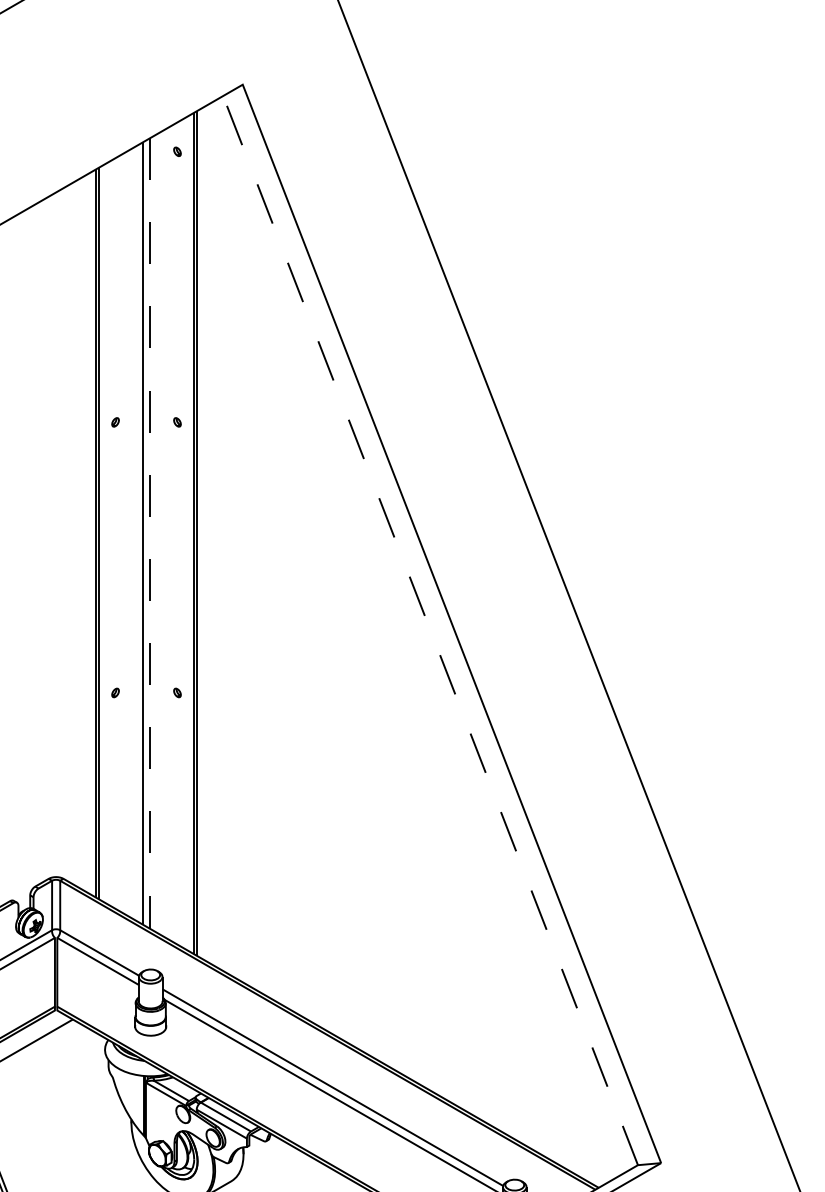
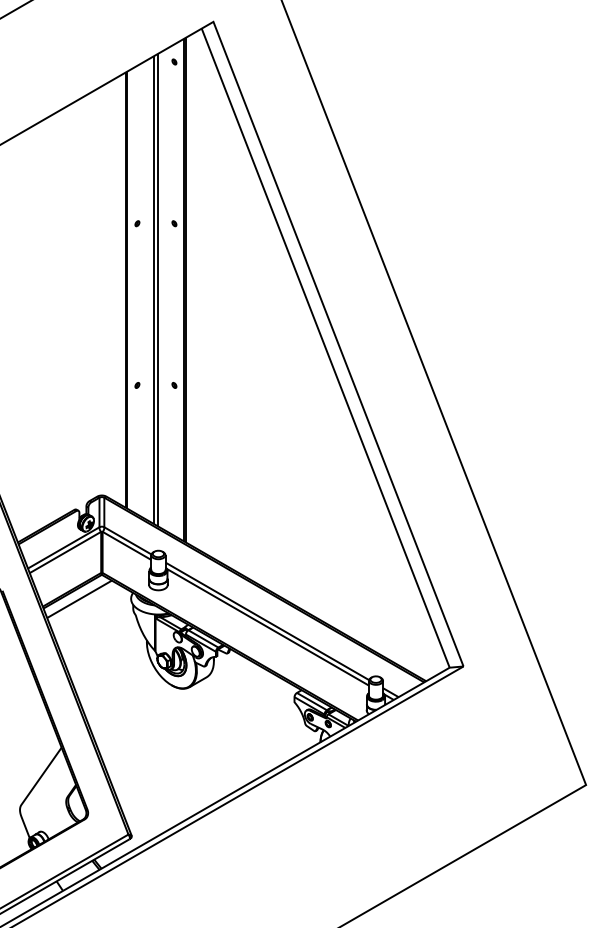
line: (150, 534) -> (158, 290), dashed -> solid
line: (430, 631) -> (325, 348), dashed -> solid

